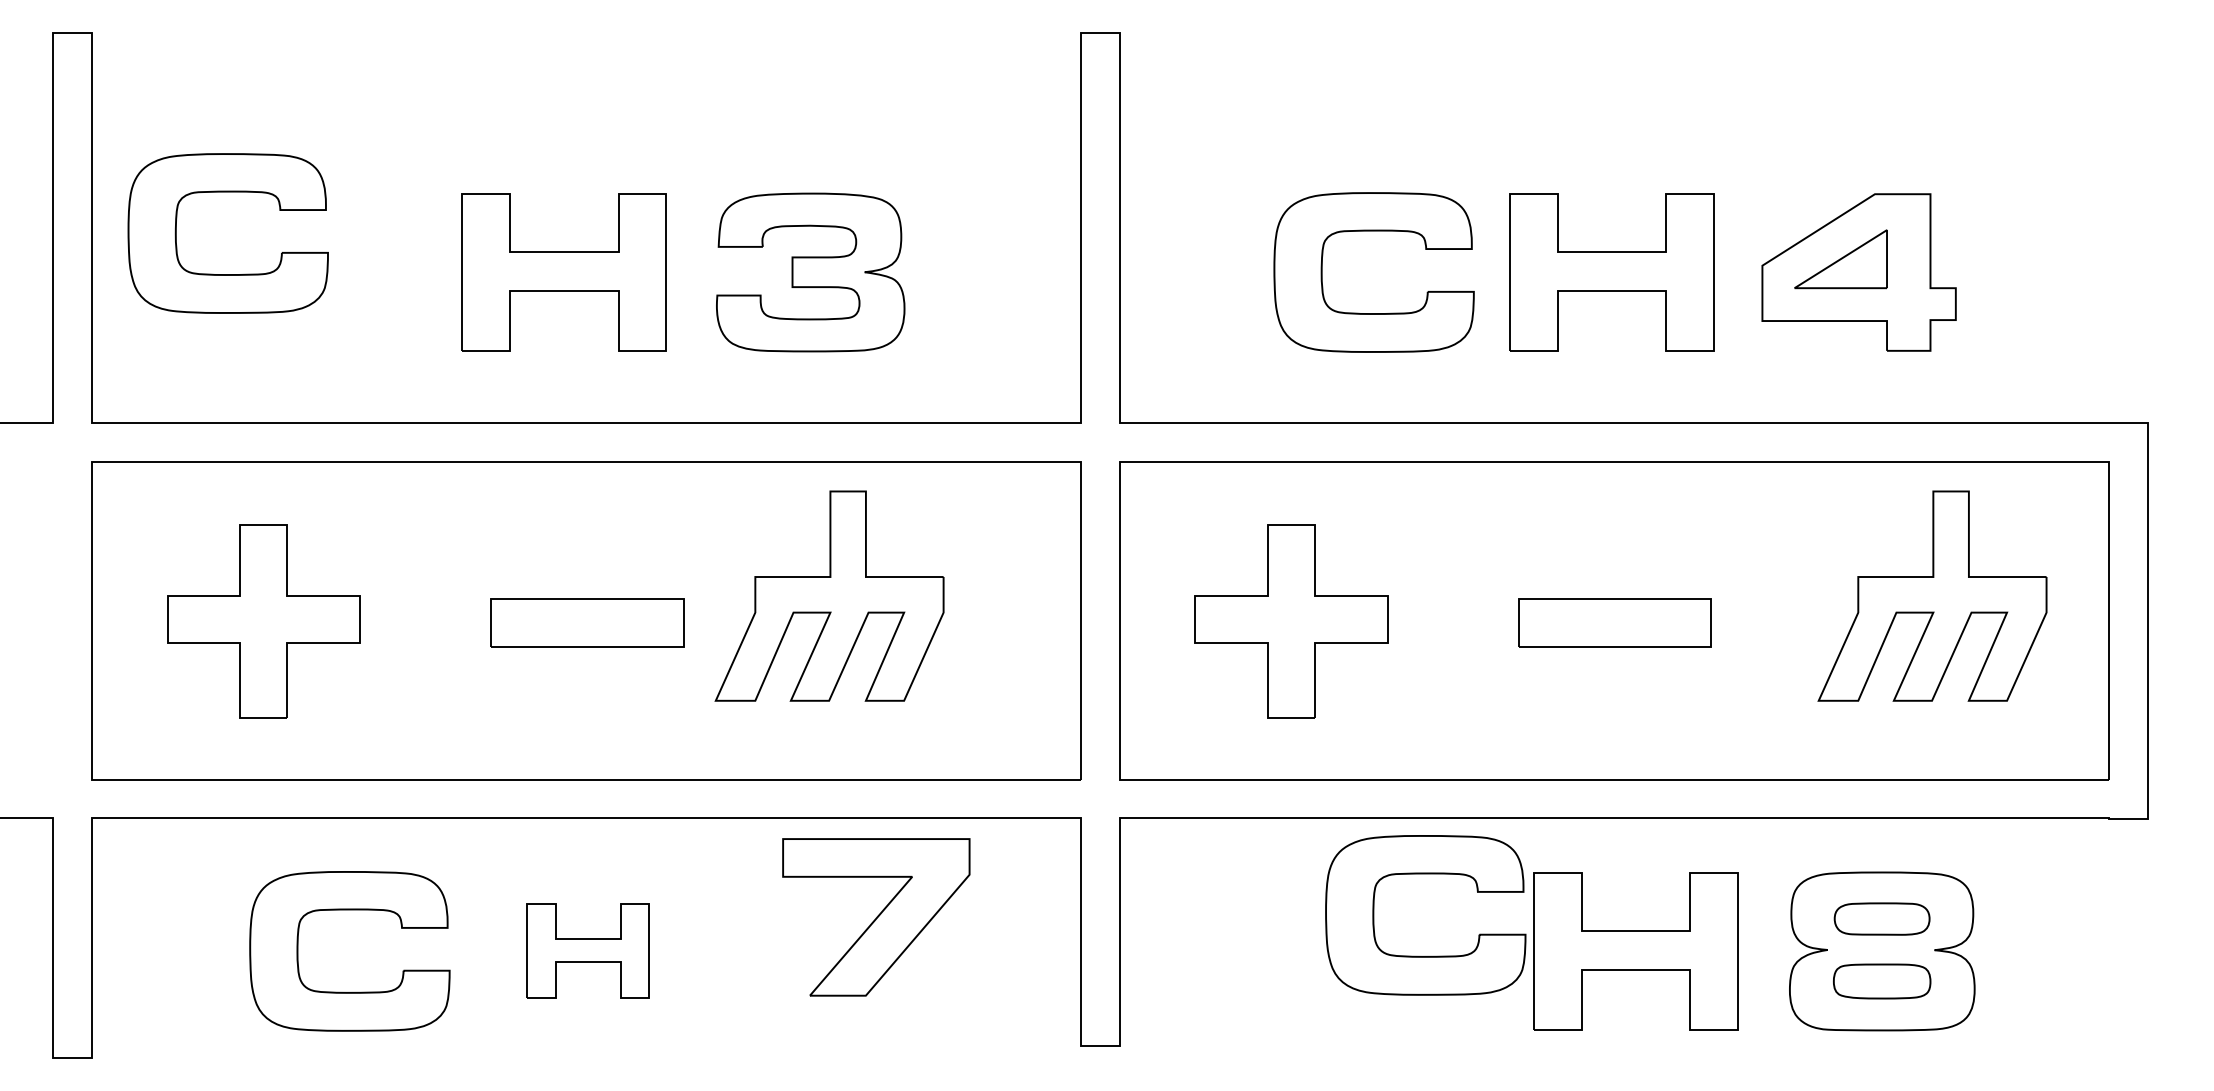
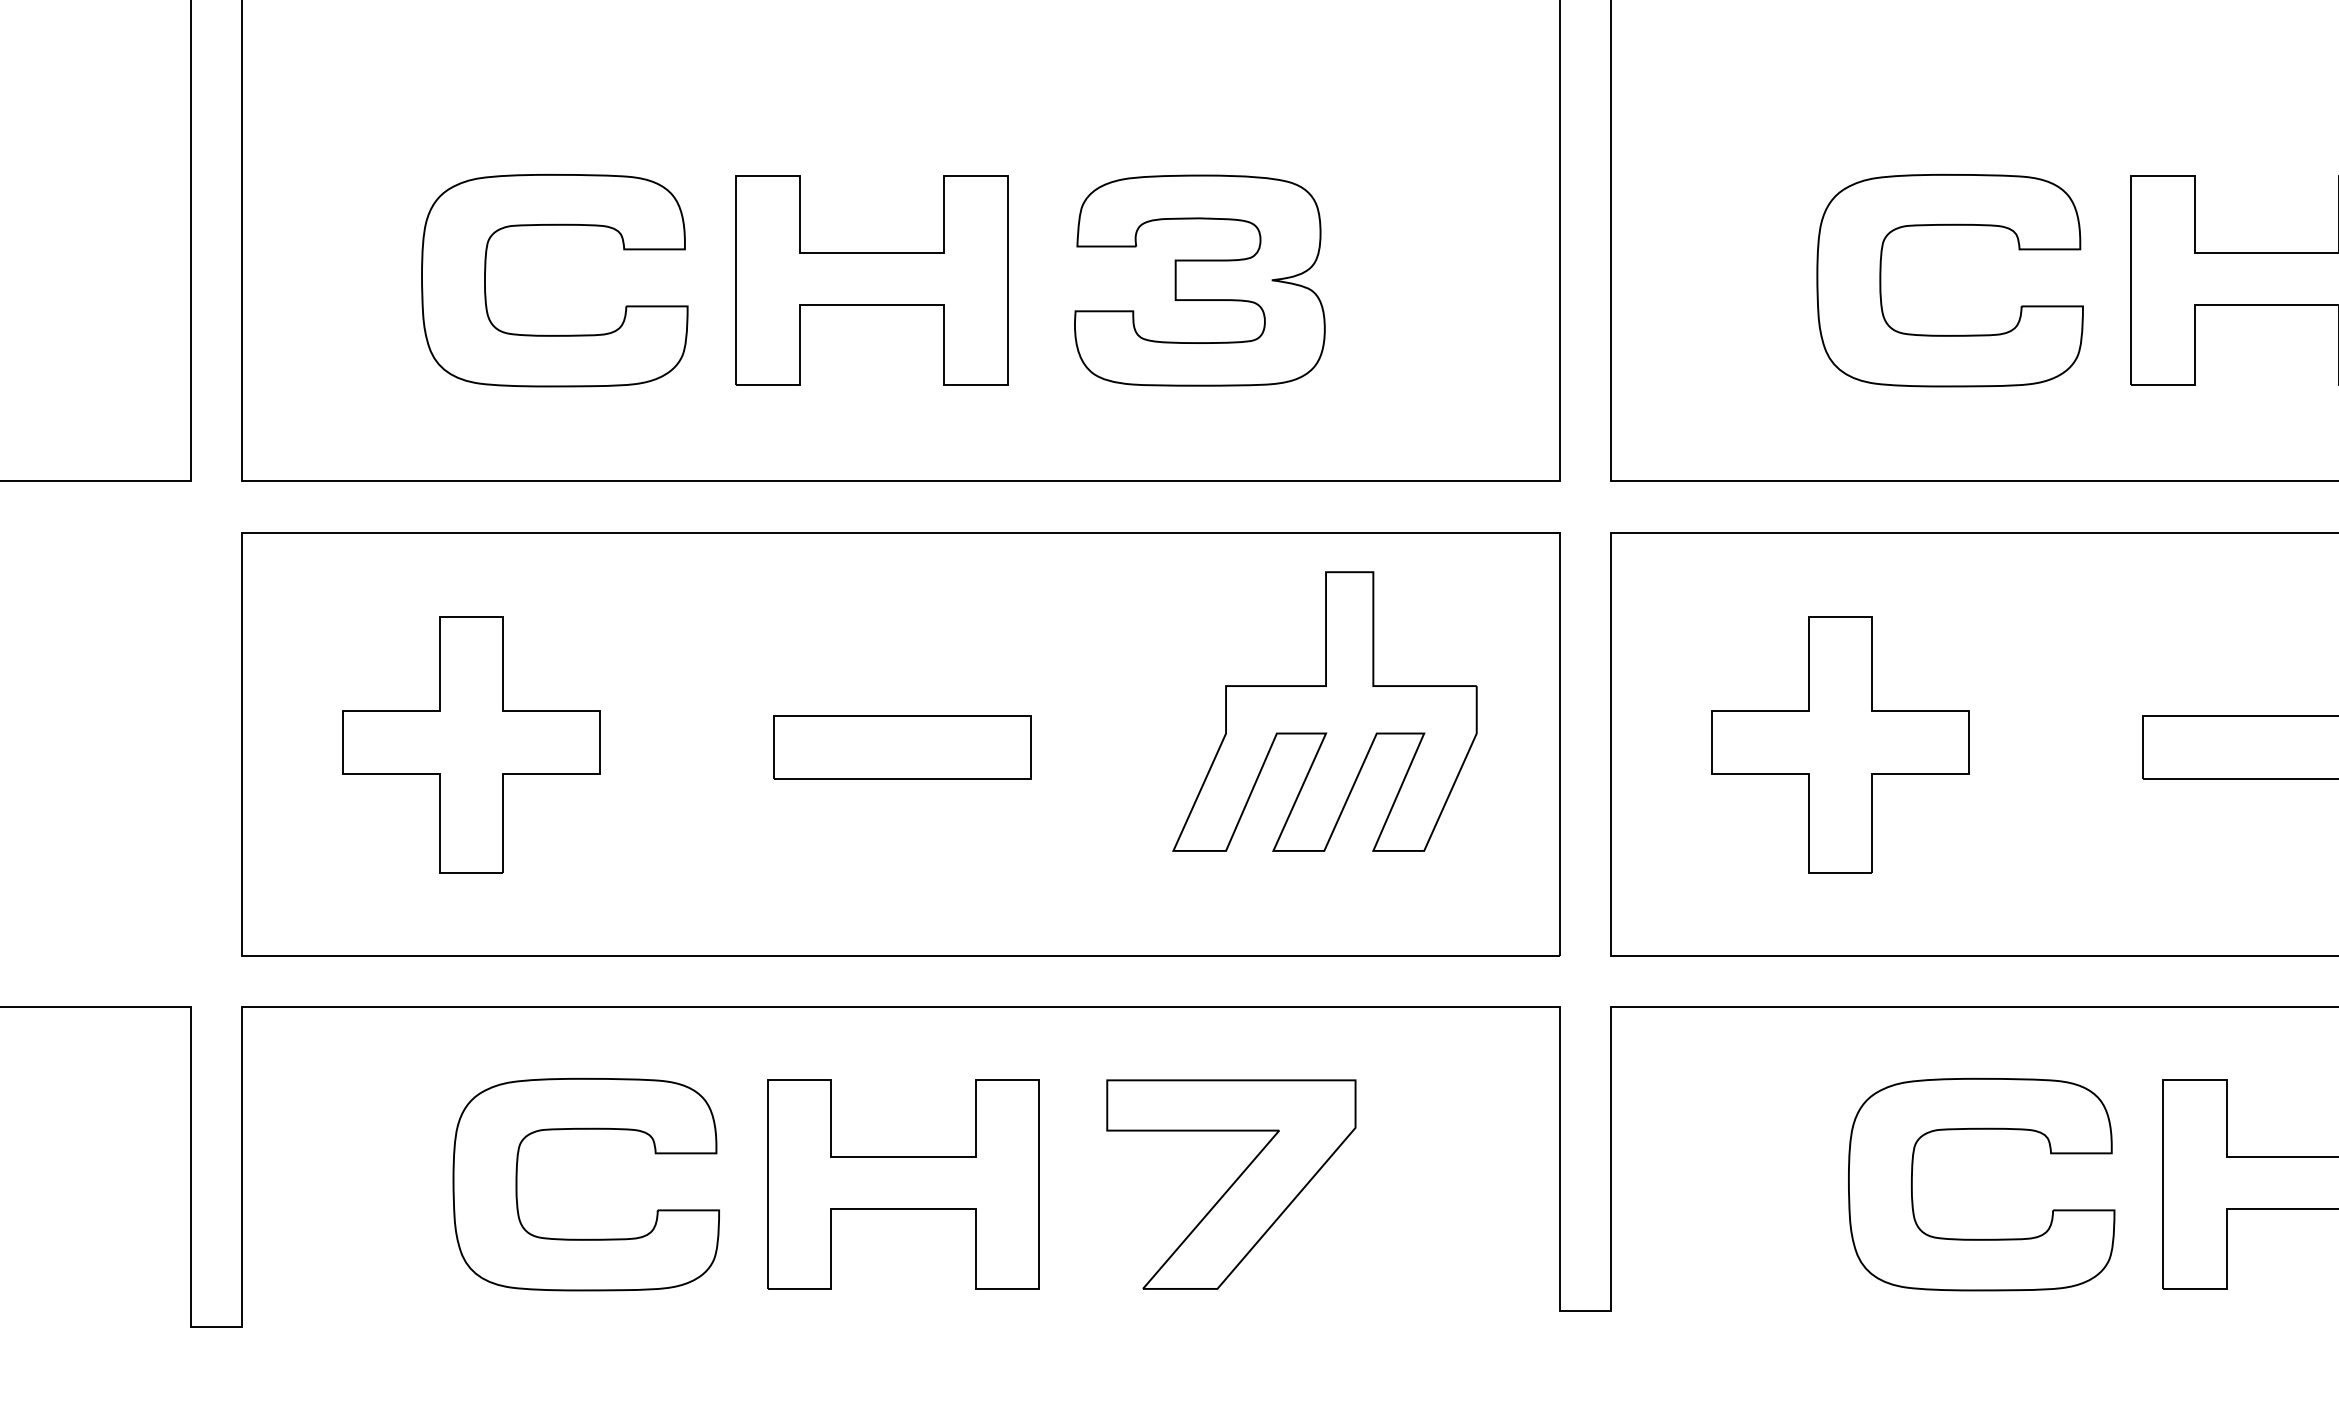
part: (227, 192) -> (553, 226), moved
part: (829, 595) -> (1324, 710), moved
part: (876, 917) -> (1231, 1184), moved
part: (587, 951) -> (902, 1184), size x1.67
part: (1431, 955) -> (1989, 1238), moved

